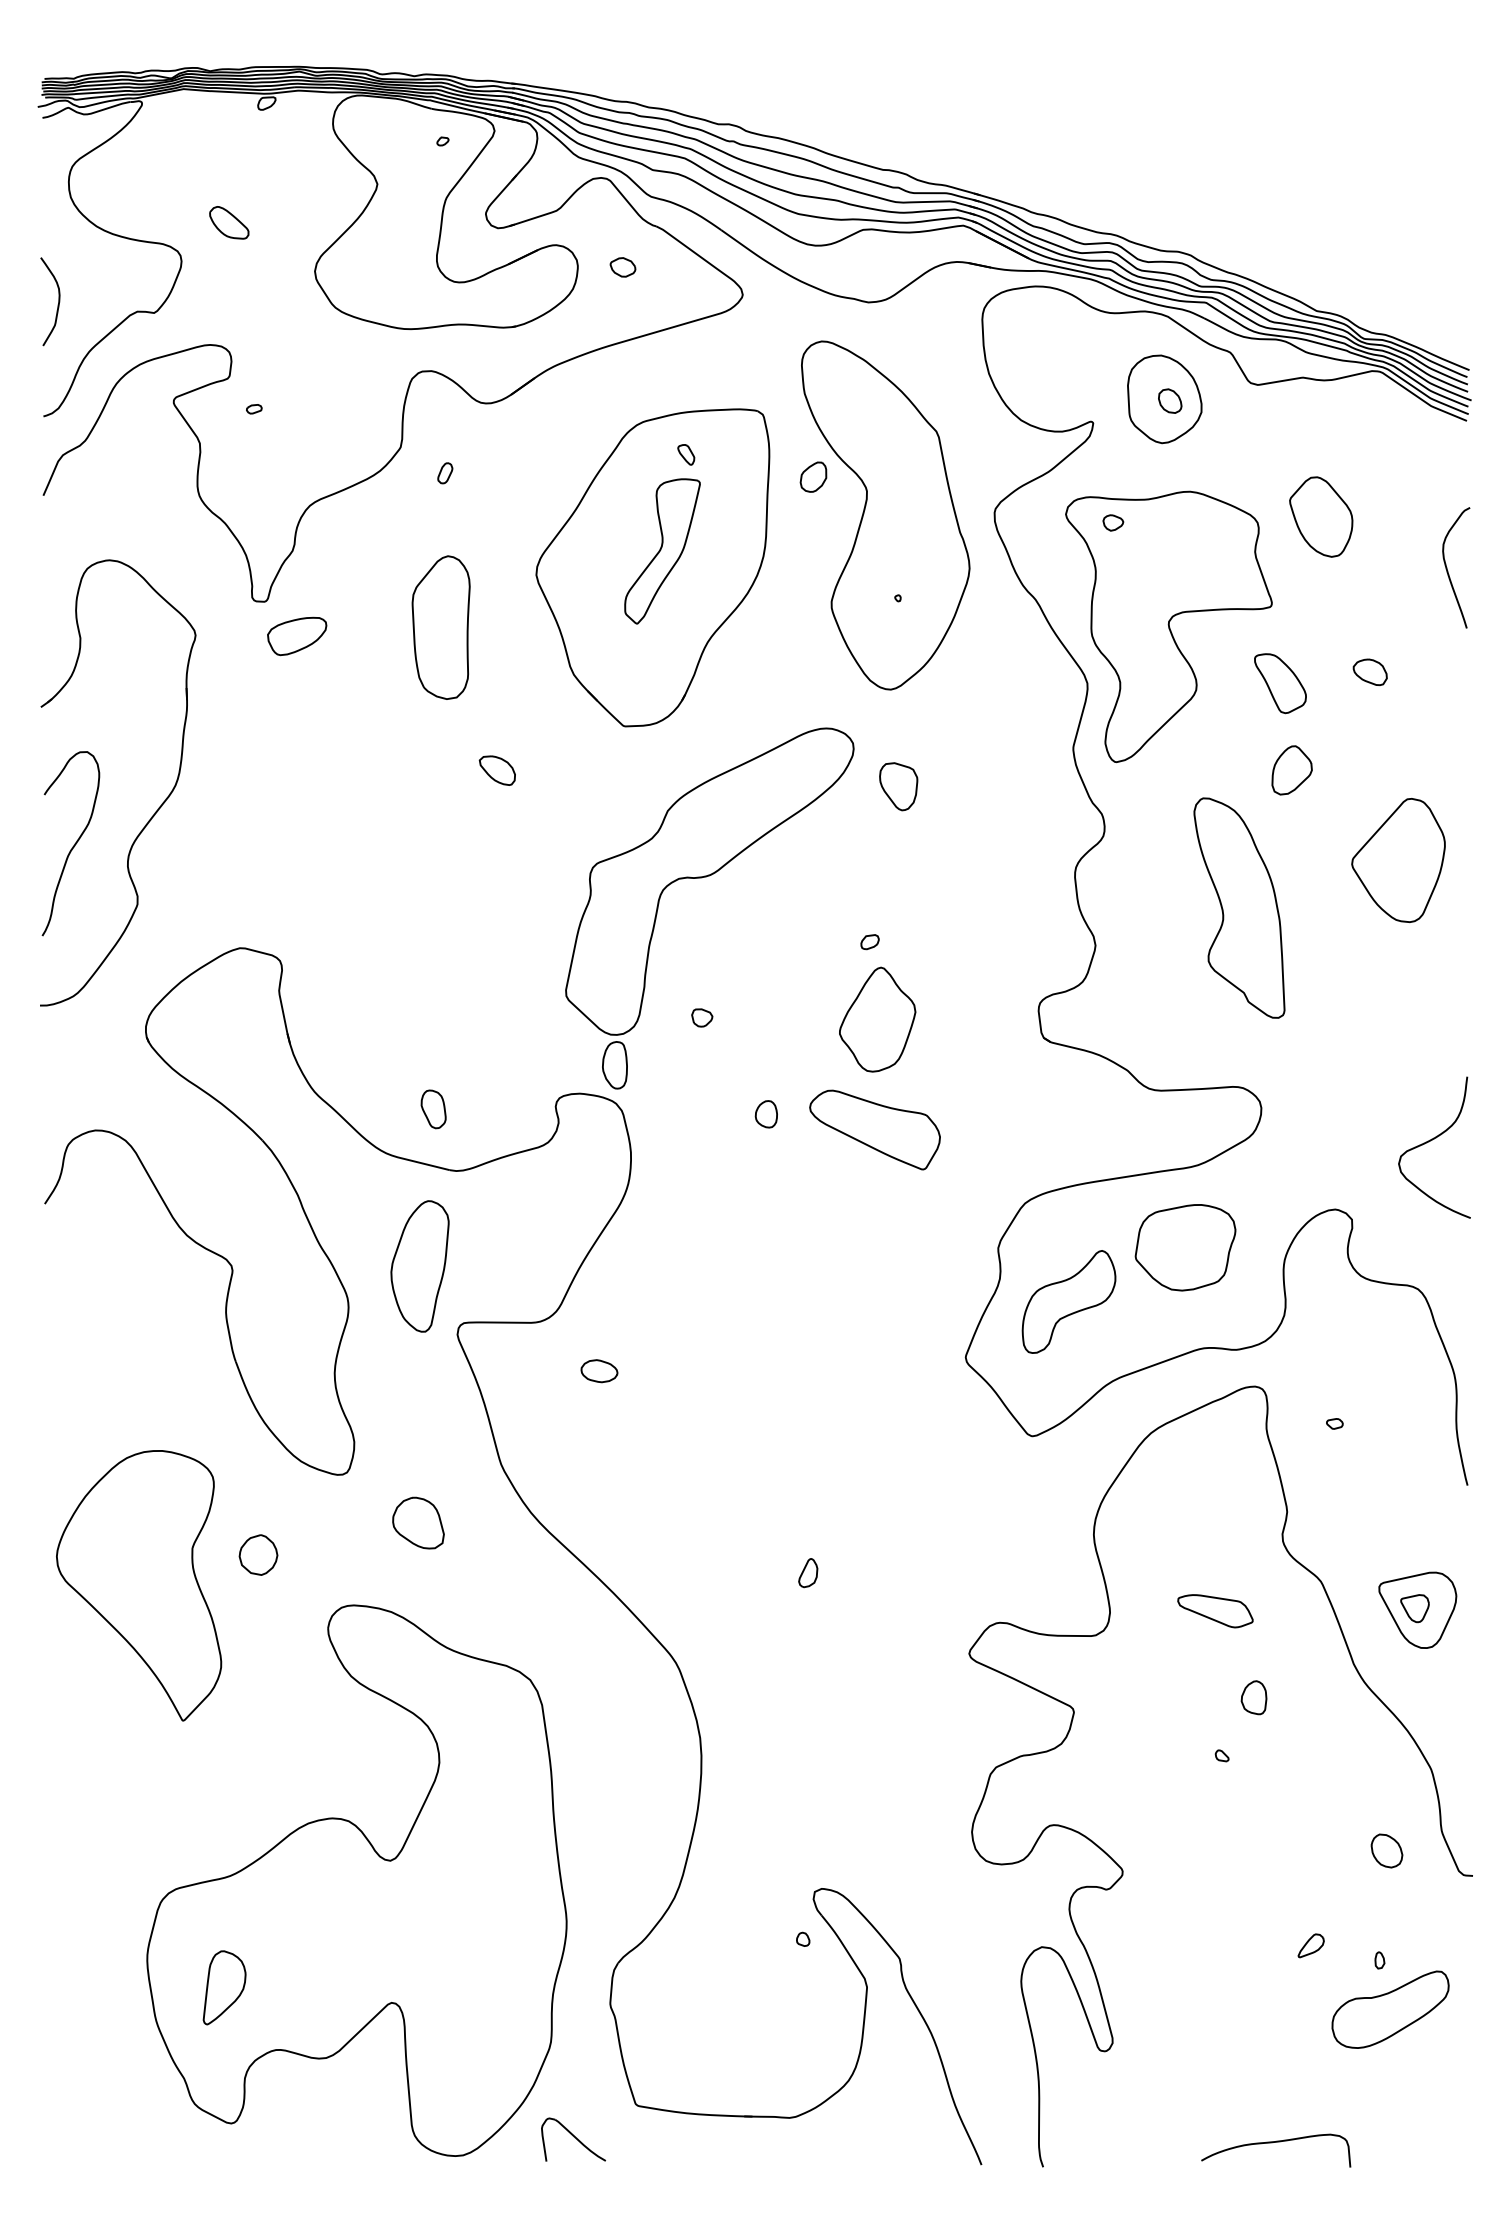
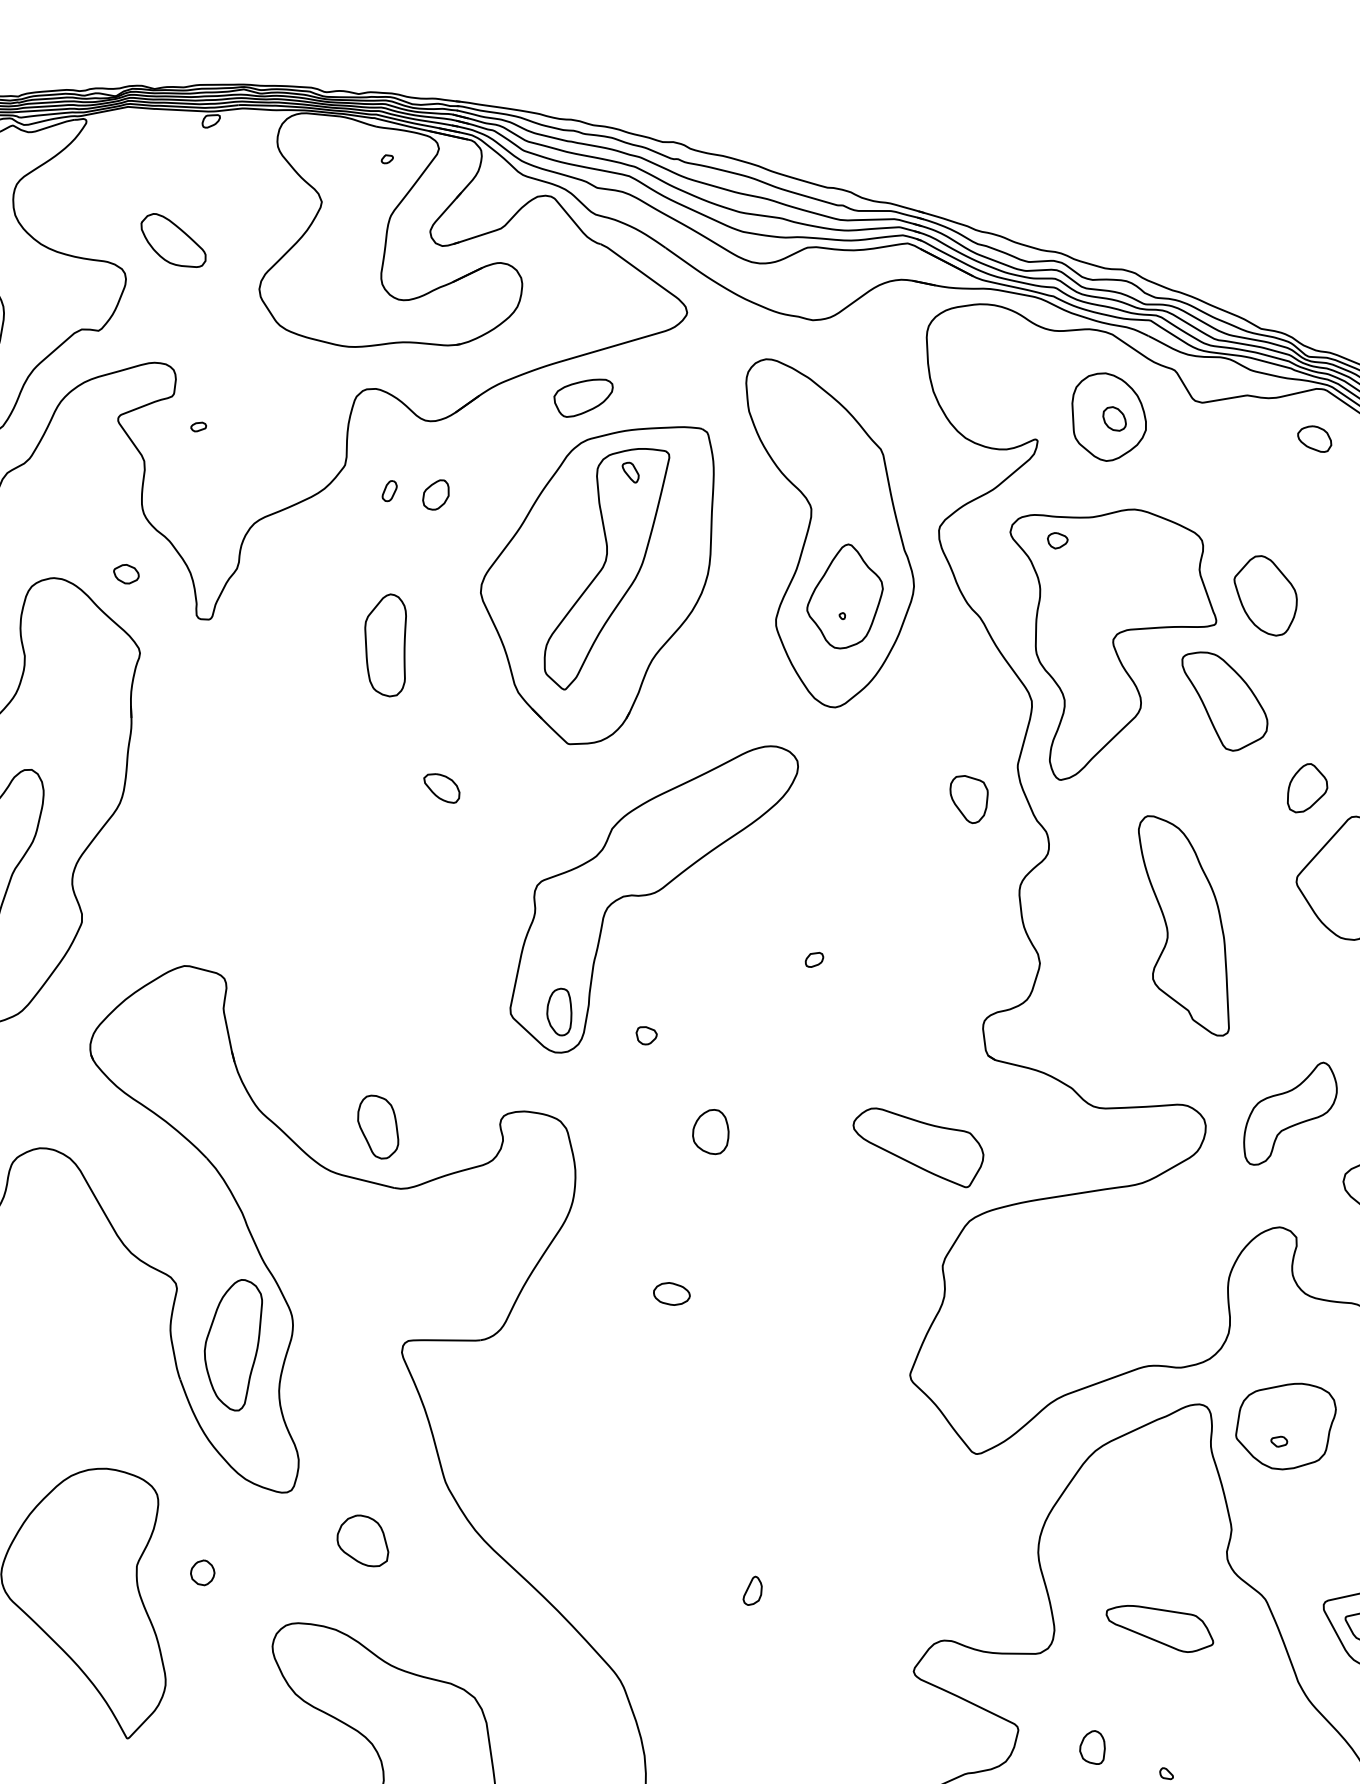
part: (229, 222) -> (173, 240), size x1.67
part: (622, 267) -> (125, 574), moved
part: (813, 476) -> (435, 494), moved
part: (1321, 516) -> (1265, 595), moved
part: (662, 551) -> (606, 569), size x1.67
part: (441, 627) -> (385, 645), size x0.71
part: (297, 636) -> (583, 398), moved
part: (1369, 671) -> (1313, 438), moved
part: (1280, 683) -> (1224, 701), size x1.67
part: (1291, 770) -> (1306, 788), moved
part: (898, 786) -> (968, 799), moved
part: (877, 1019) -> (844, 596), moved
part: (614, 1065) -> (558, 1012), moved
part: (433, 1109) -> (377, 1127), size x1.67
part: (766, 1114) -> (710, 1132), size x1.67
part: (874, 1129) -> (917, 1147), moved
part: (1185, 1247) -> (1285, 1426), moved
part: (419, 1266) -> (232, 1345), moved
part: (1068, 1301) -> (1289, 1113), moved
part: (599, 1371) -> (671, 1294), moved
part: (257, 1554) -> (201, 1572), size x0.62
part: (1215, 1611) -> (1159, 1629), size x1.43
part: (1253, 1697) -> (1091, 1747), moved

